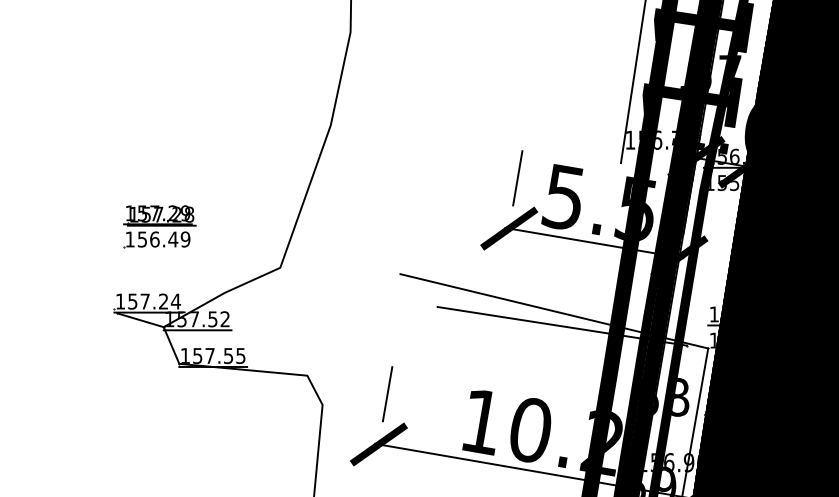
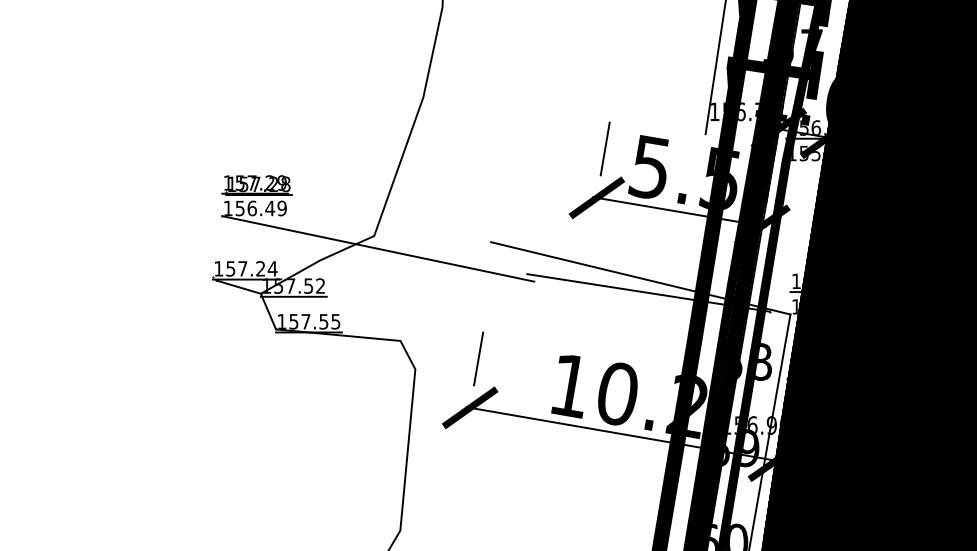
line: (284, 280) -> (378, 248), added

